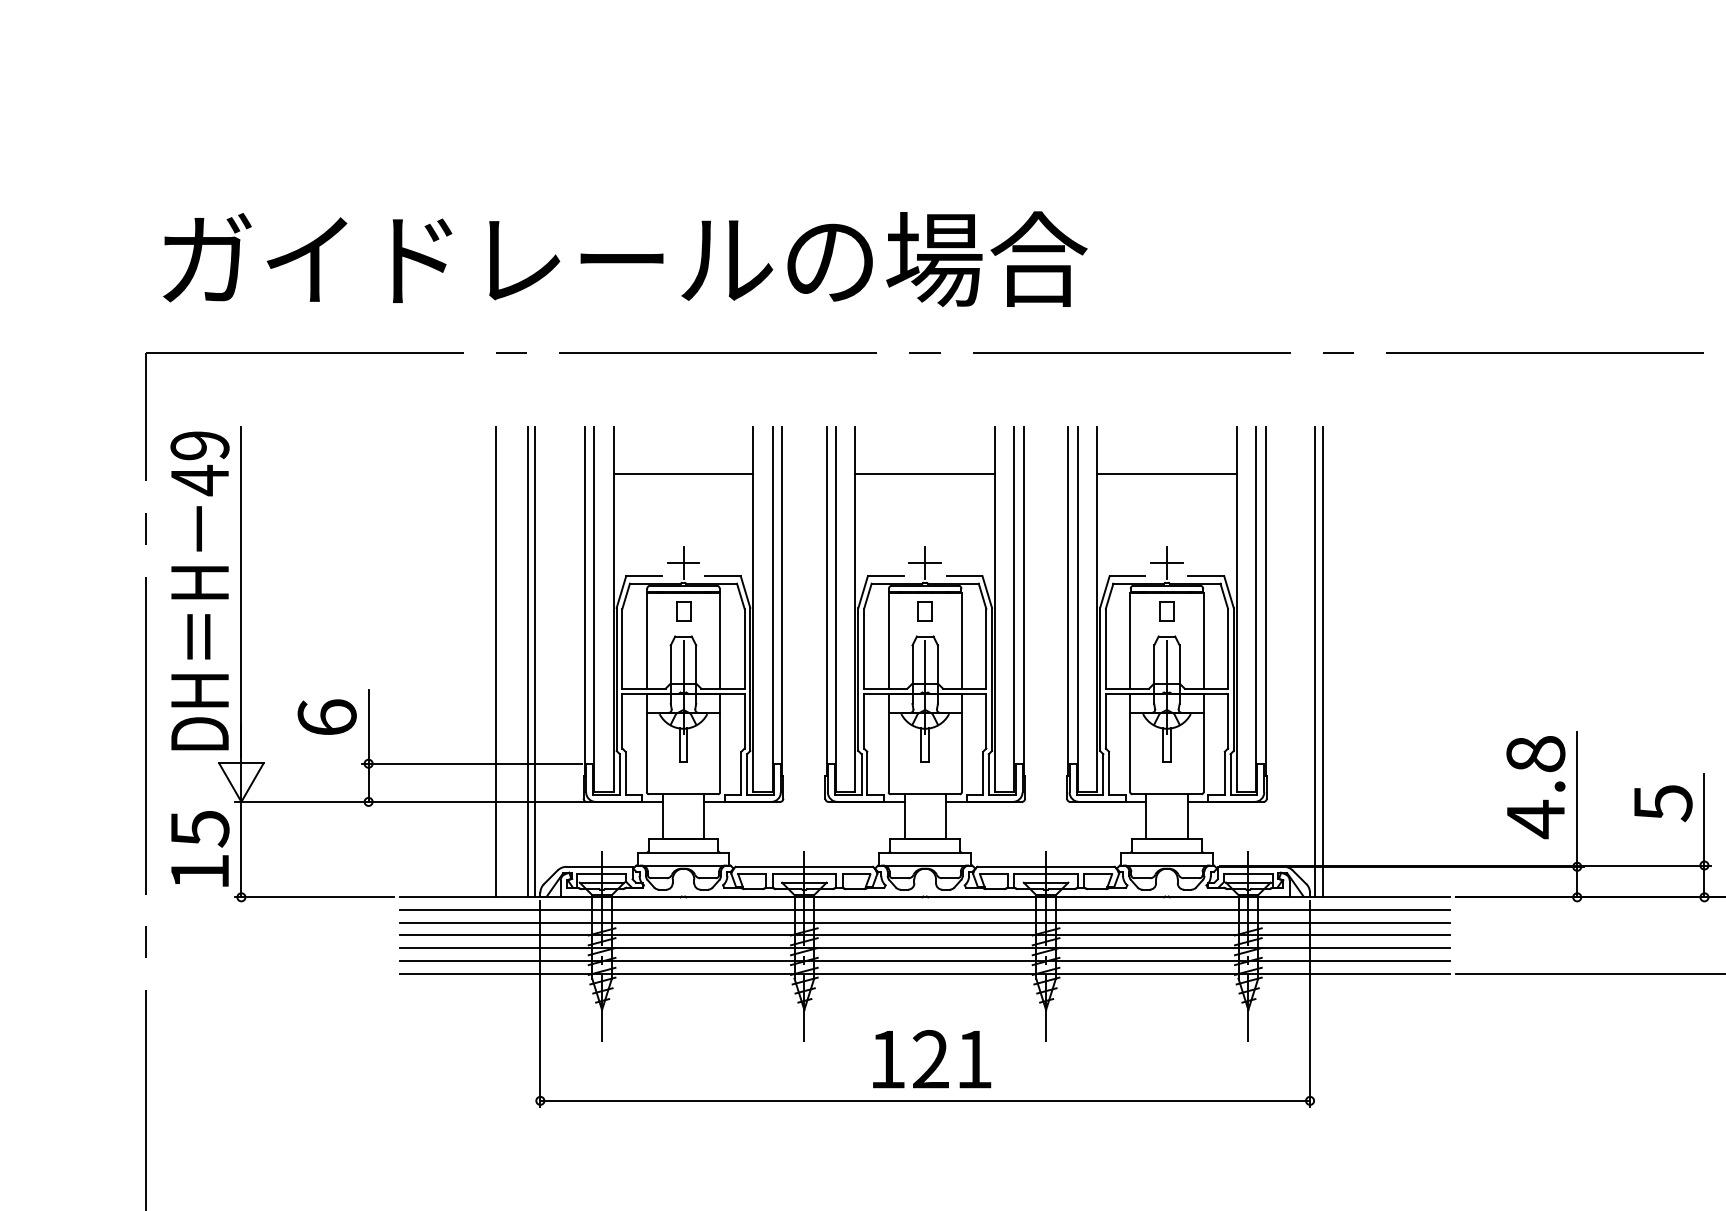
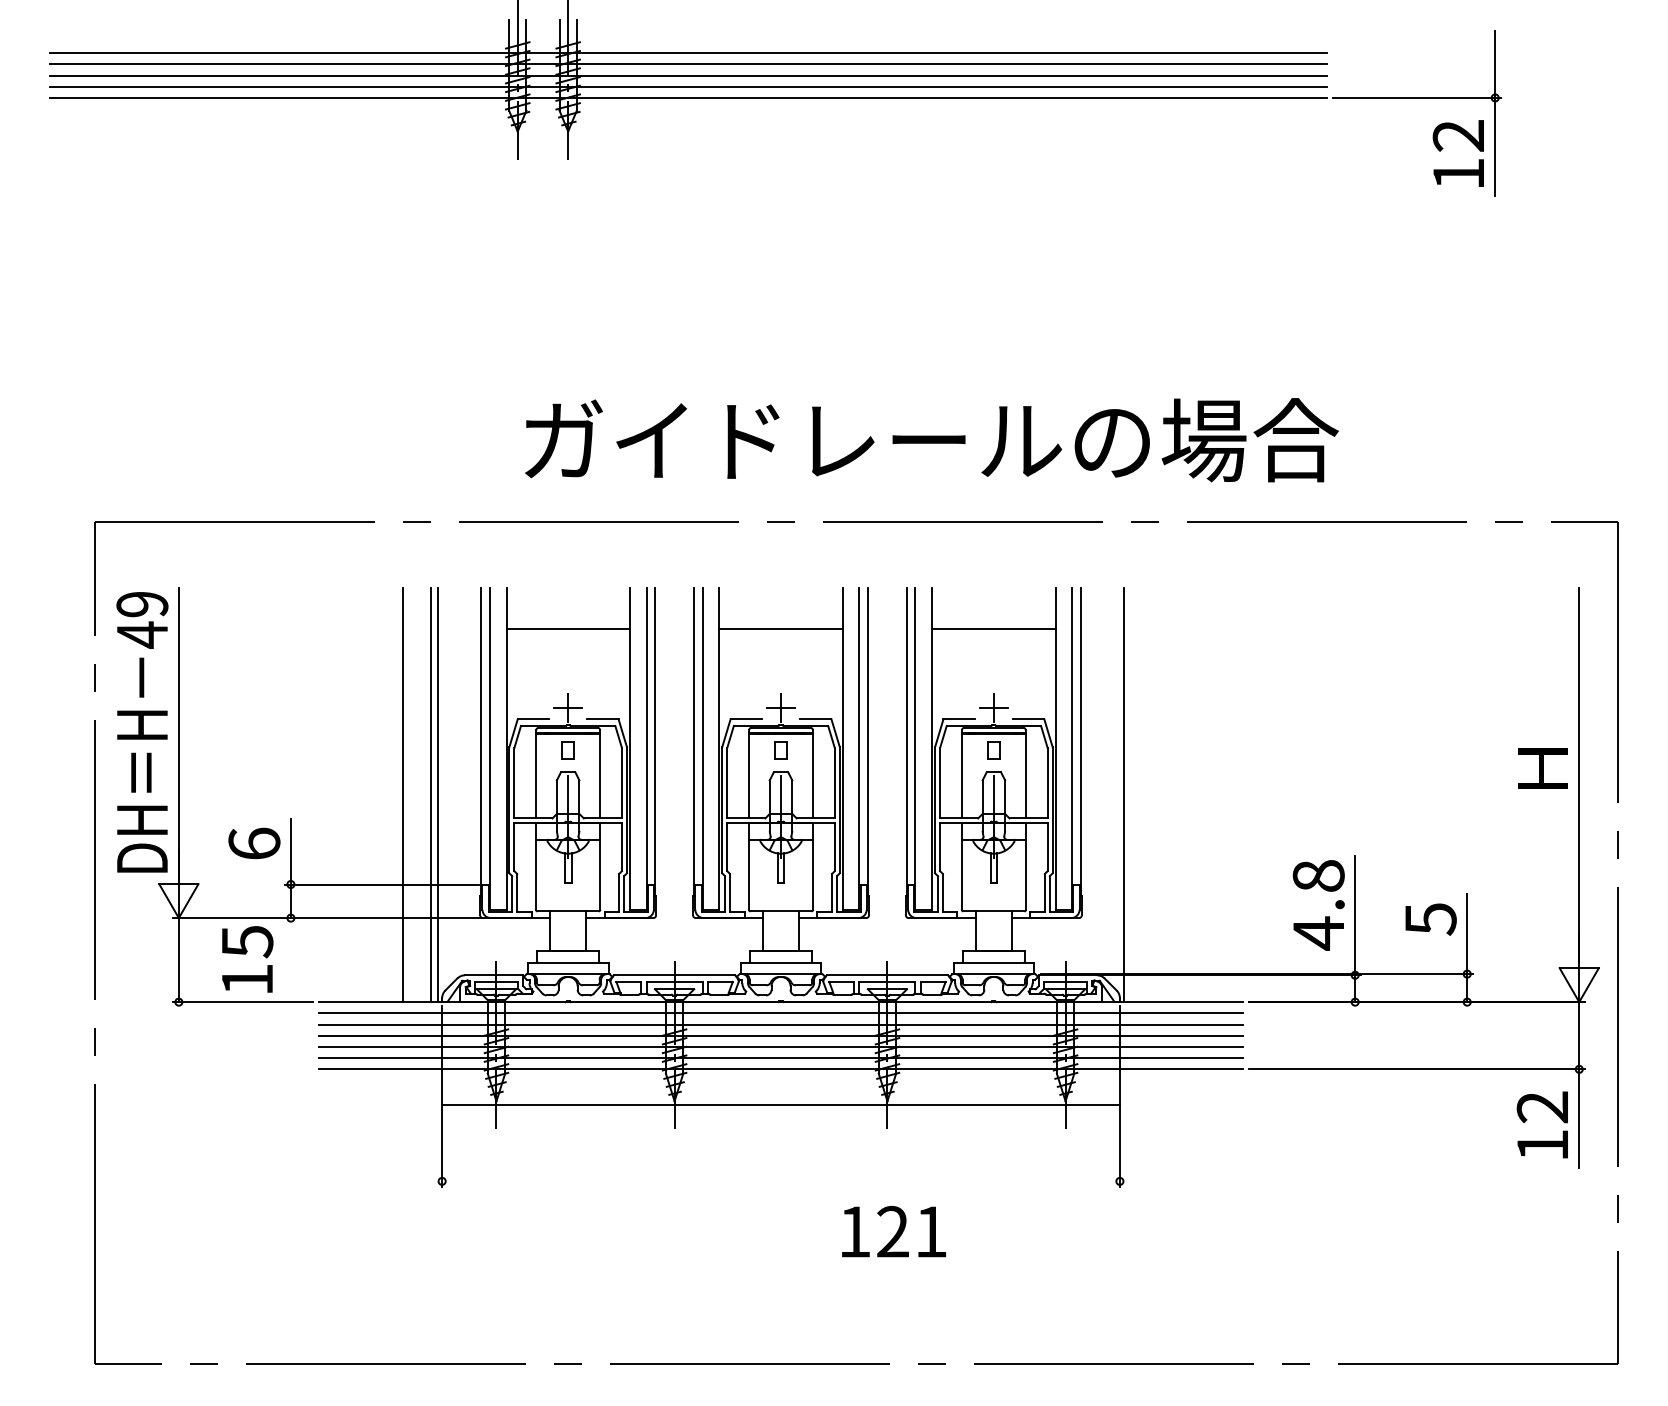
text: (624, 259) -> (931, 440), moved
line: (1323, 661) -> (1131, 794), removed
text: (200, 848) -> (247, 959), moved
text: (931, 1058) -> (893, 1231), moved
line: (924, 1101) -> (780, 1105), moved

